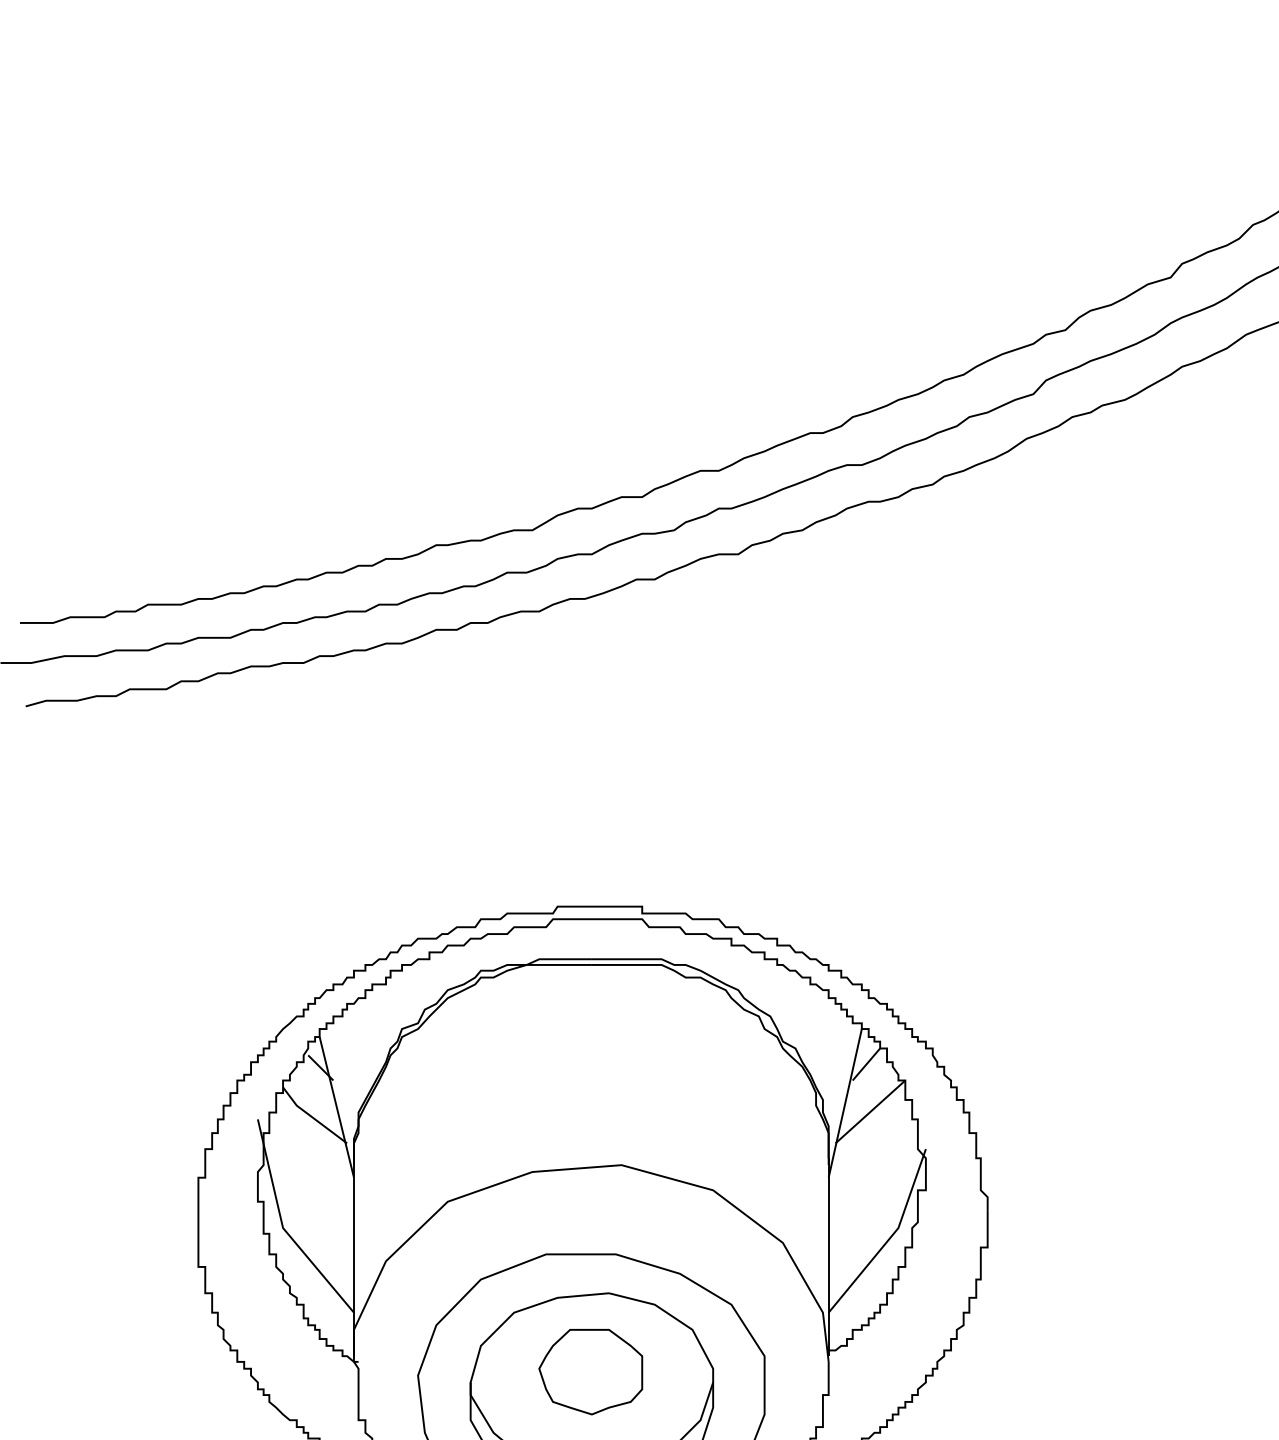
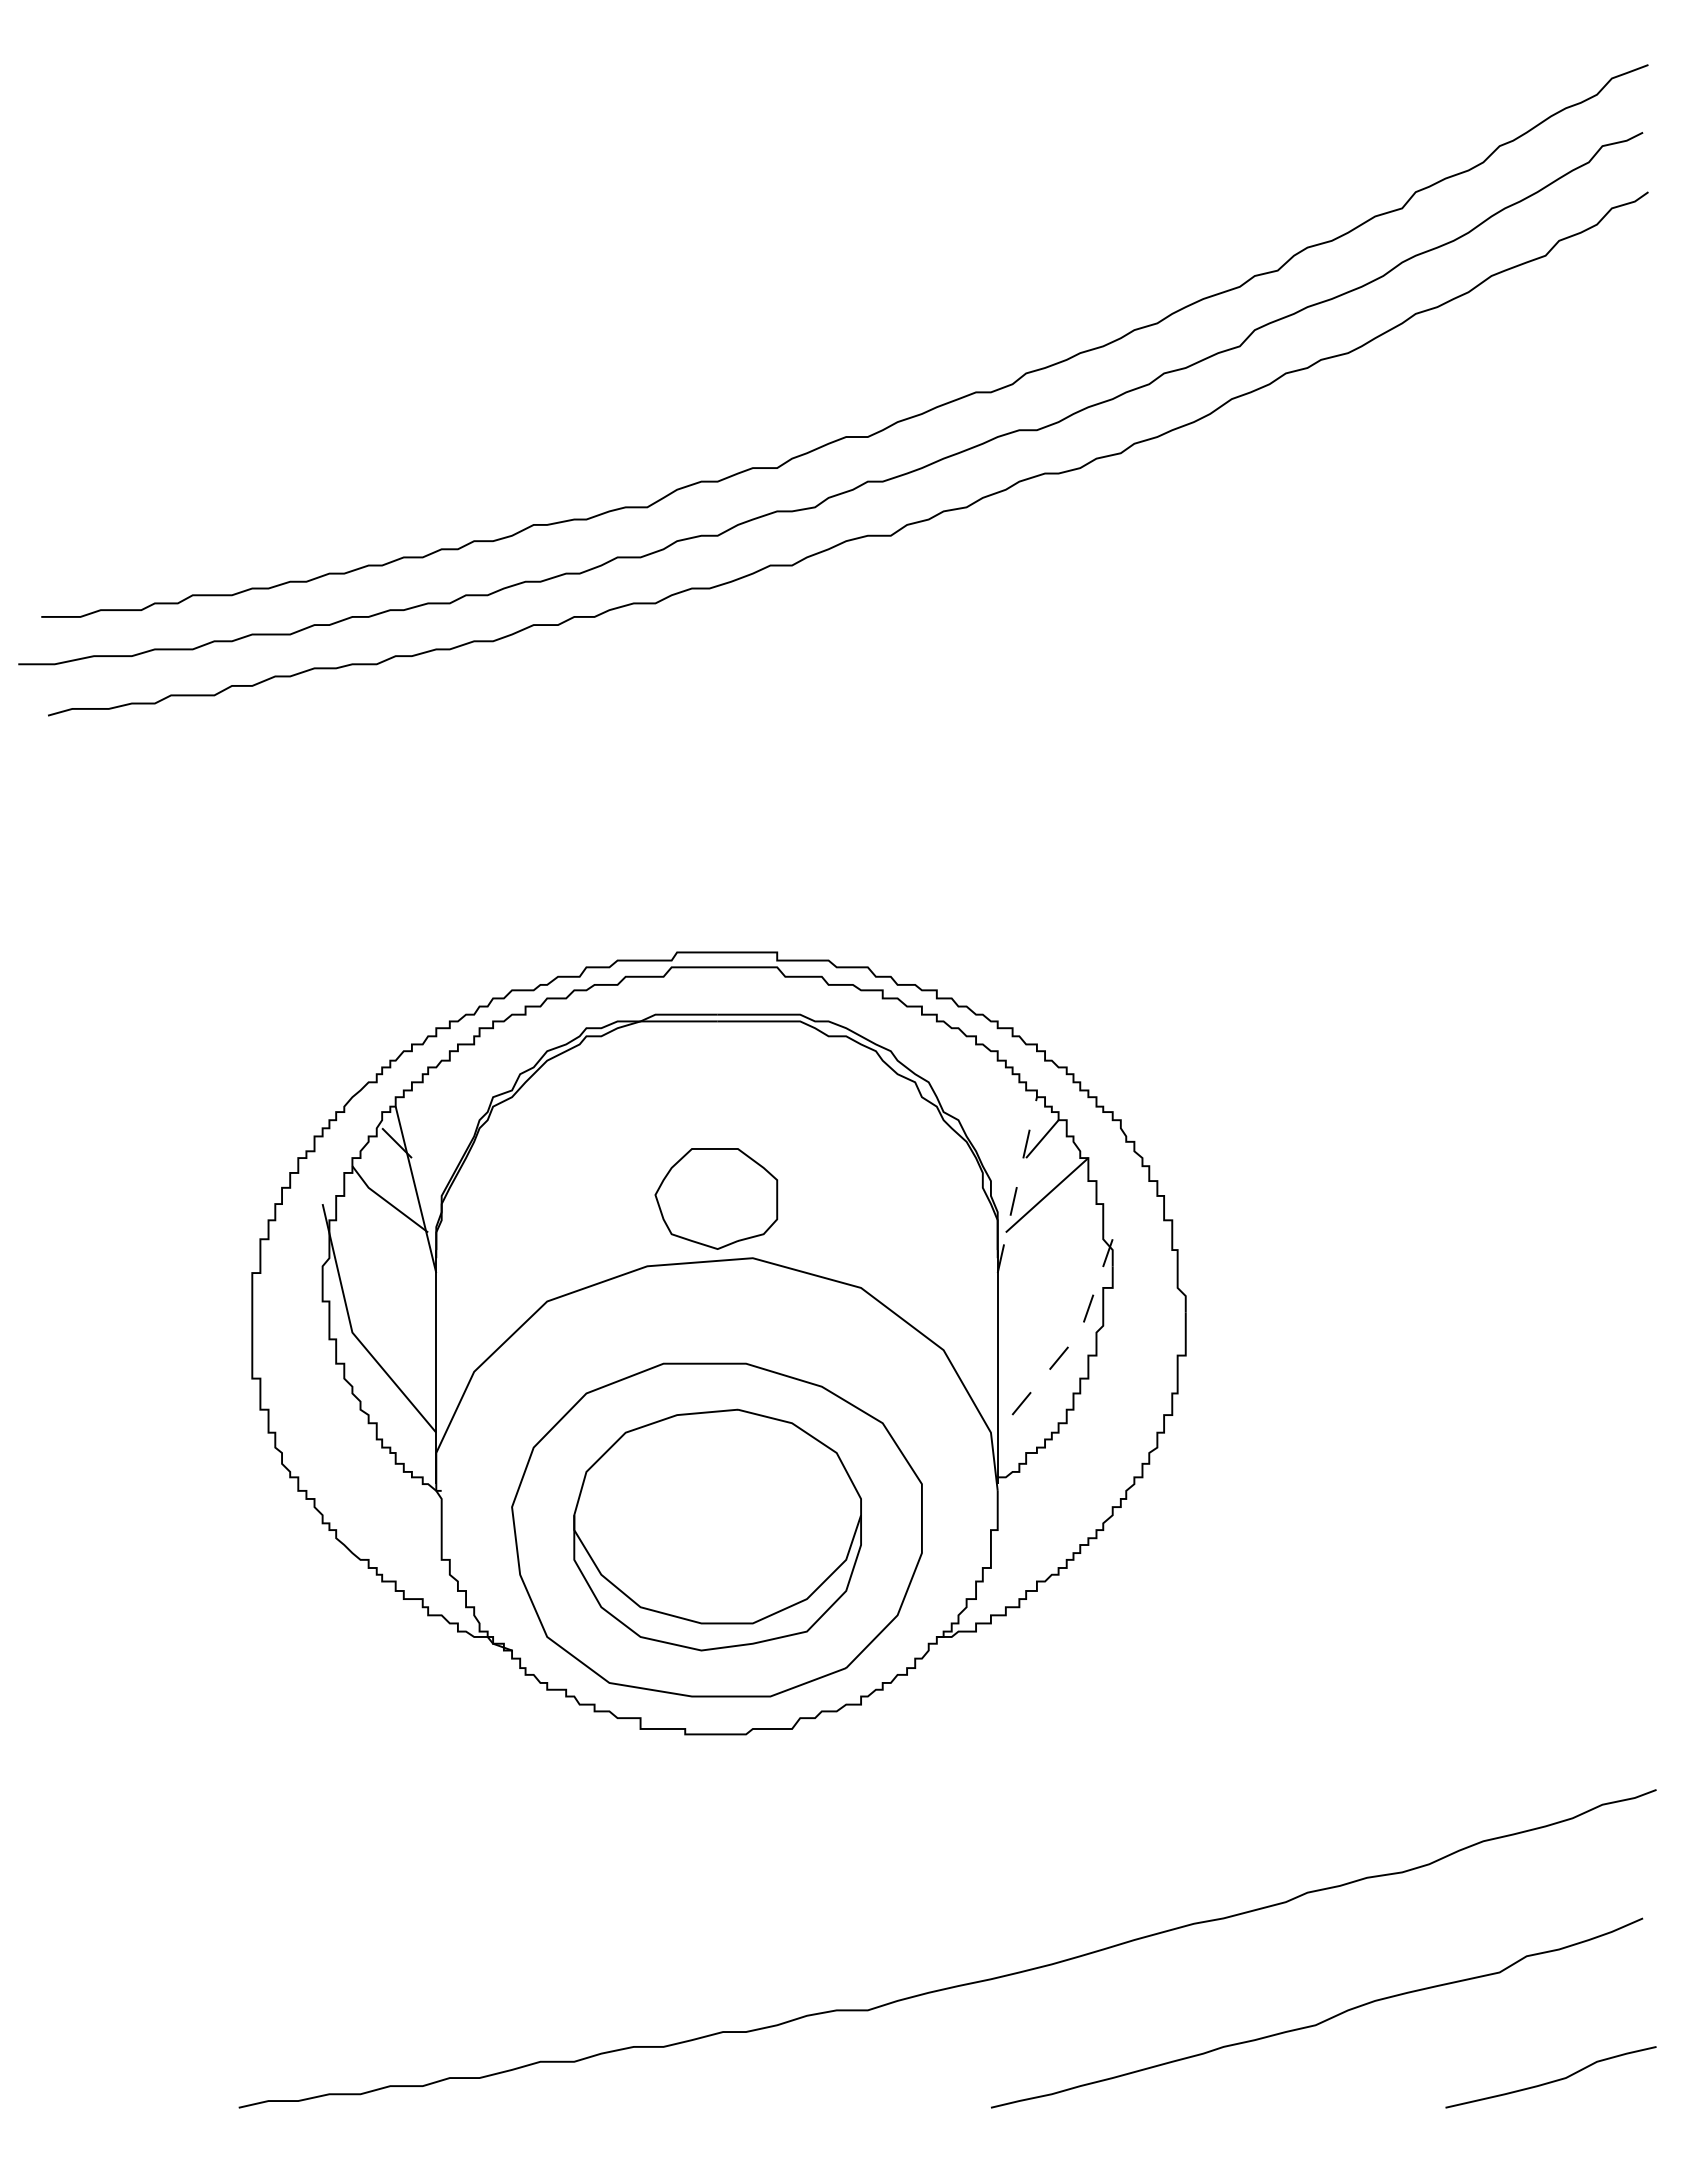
line: (845, 1102) -> (1017, 1184), solid -> dashed
line: (890, 1238) -> (1070, 1344), solid -> dashed
part: (590, 1371) -> (716, 1198), moved

